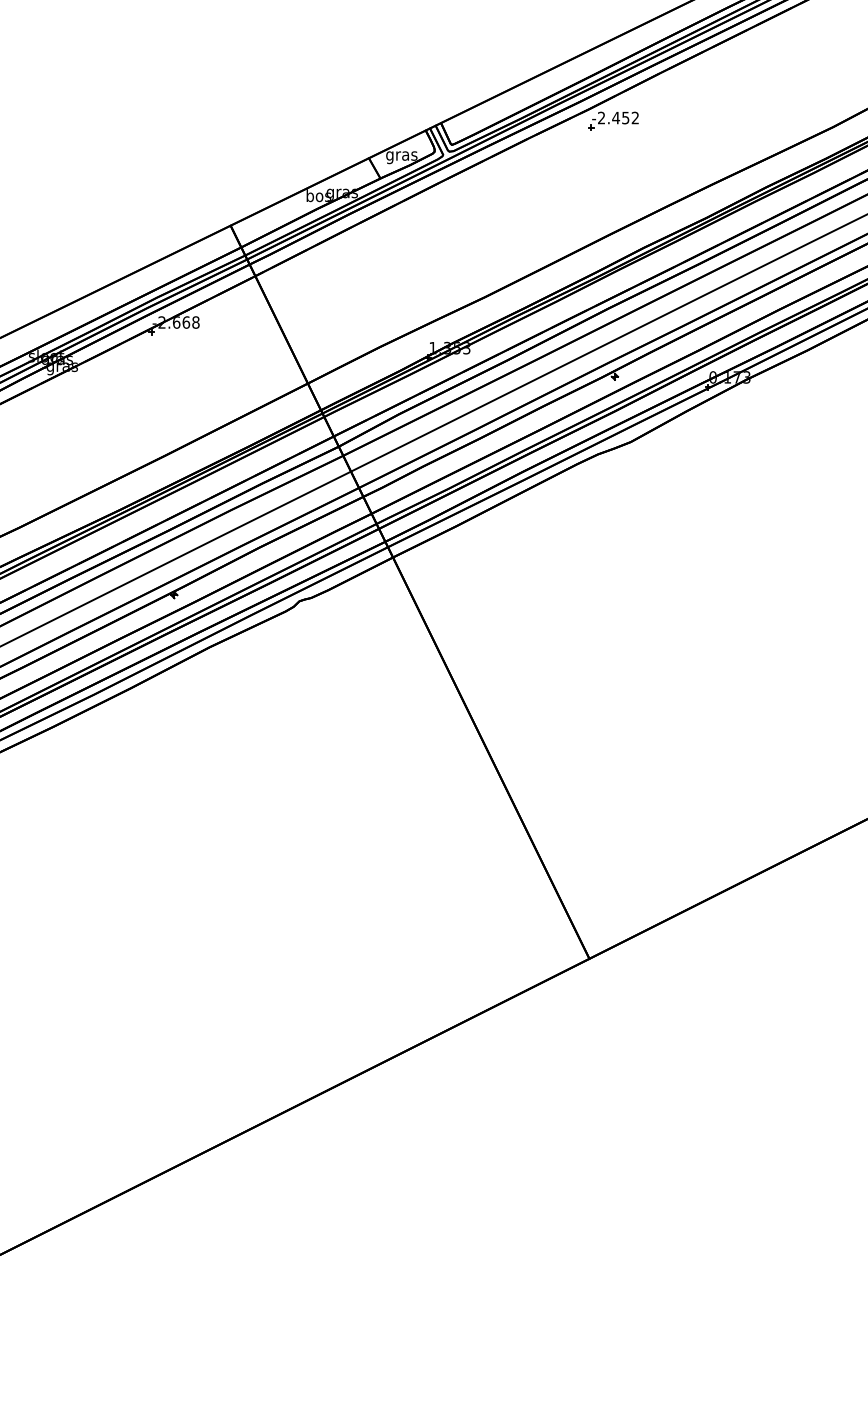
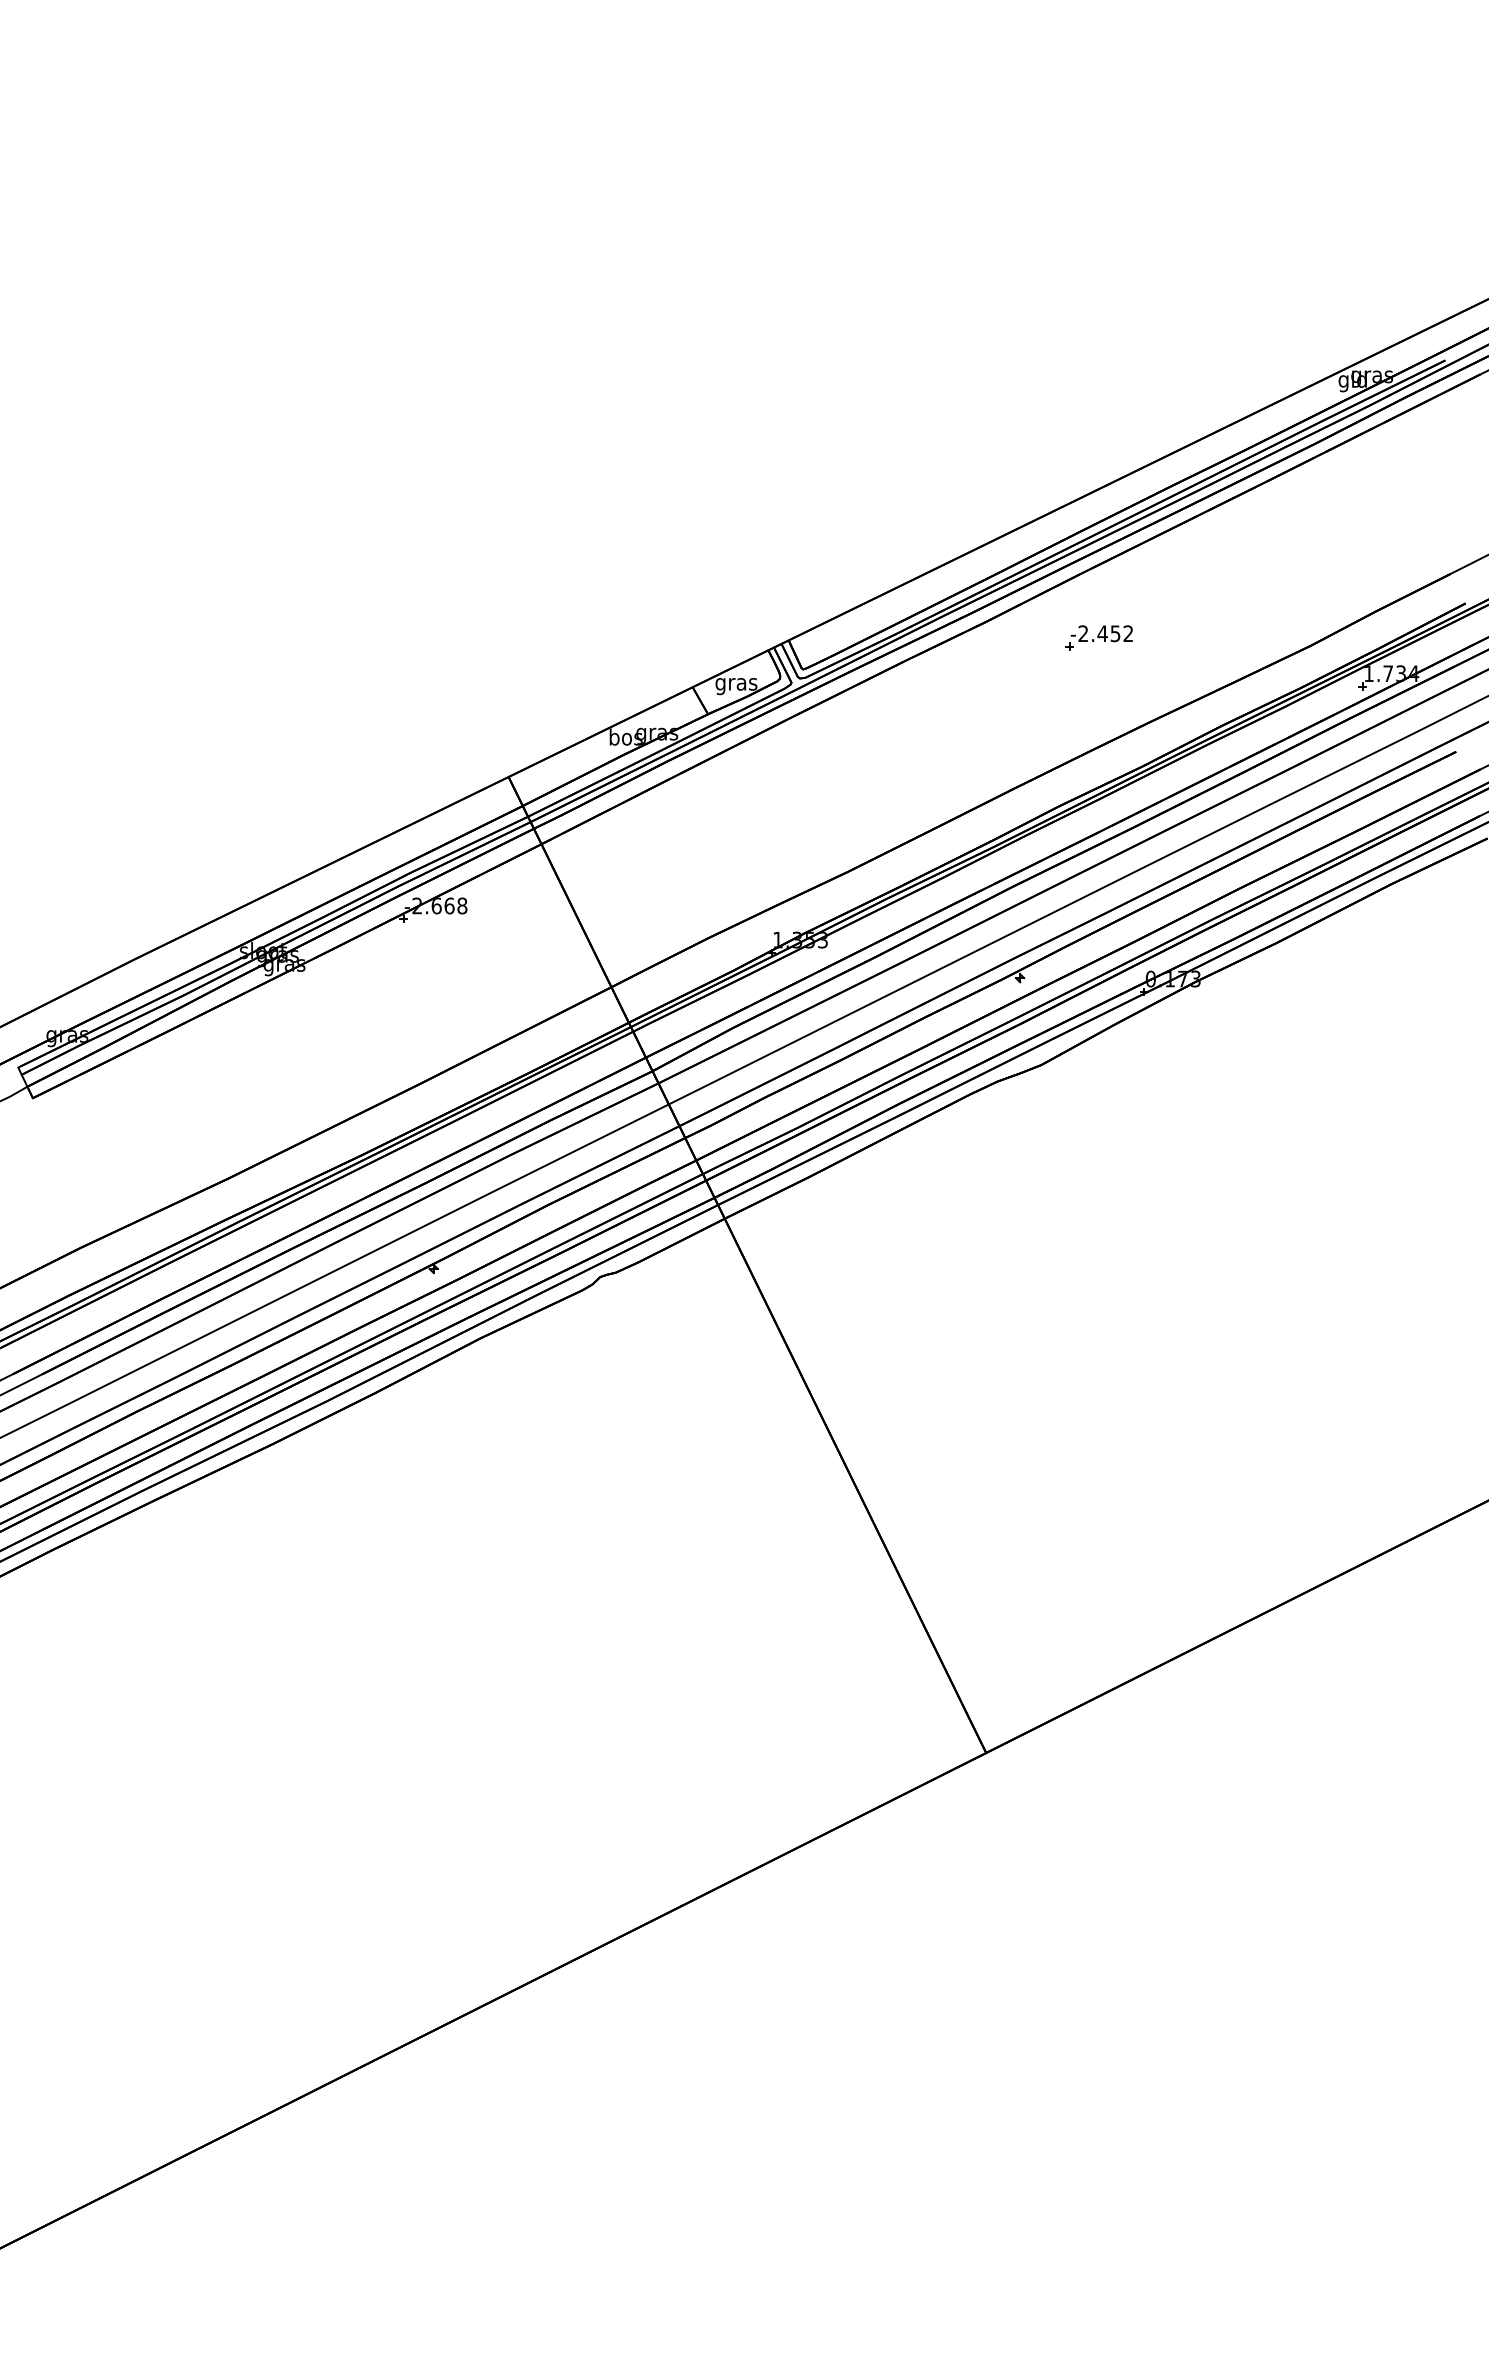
part: (612, 120) -> (1098, 637), moved

